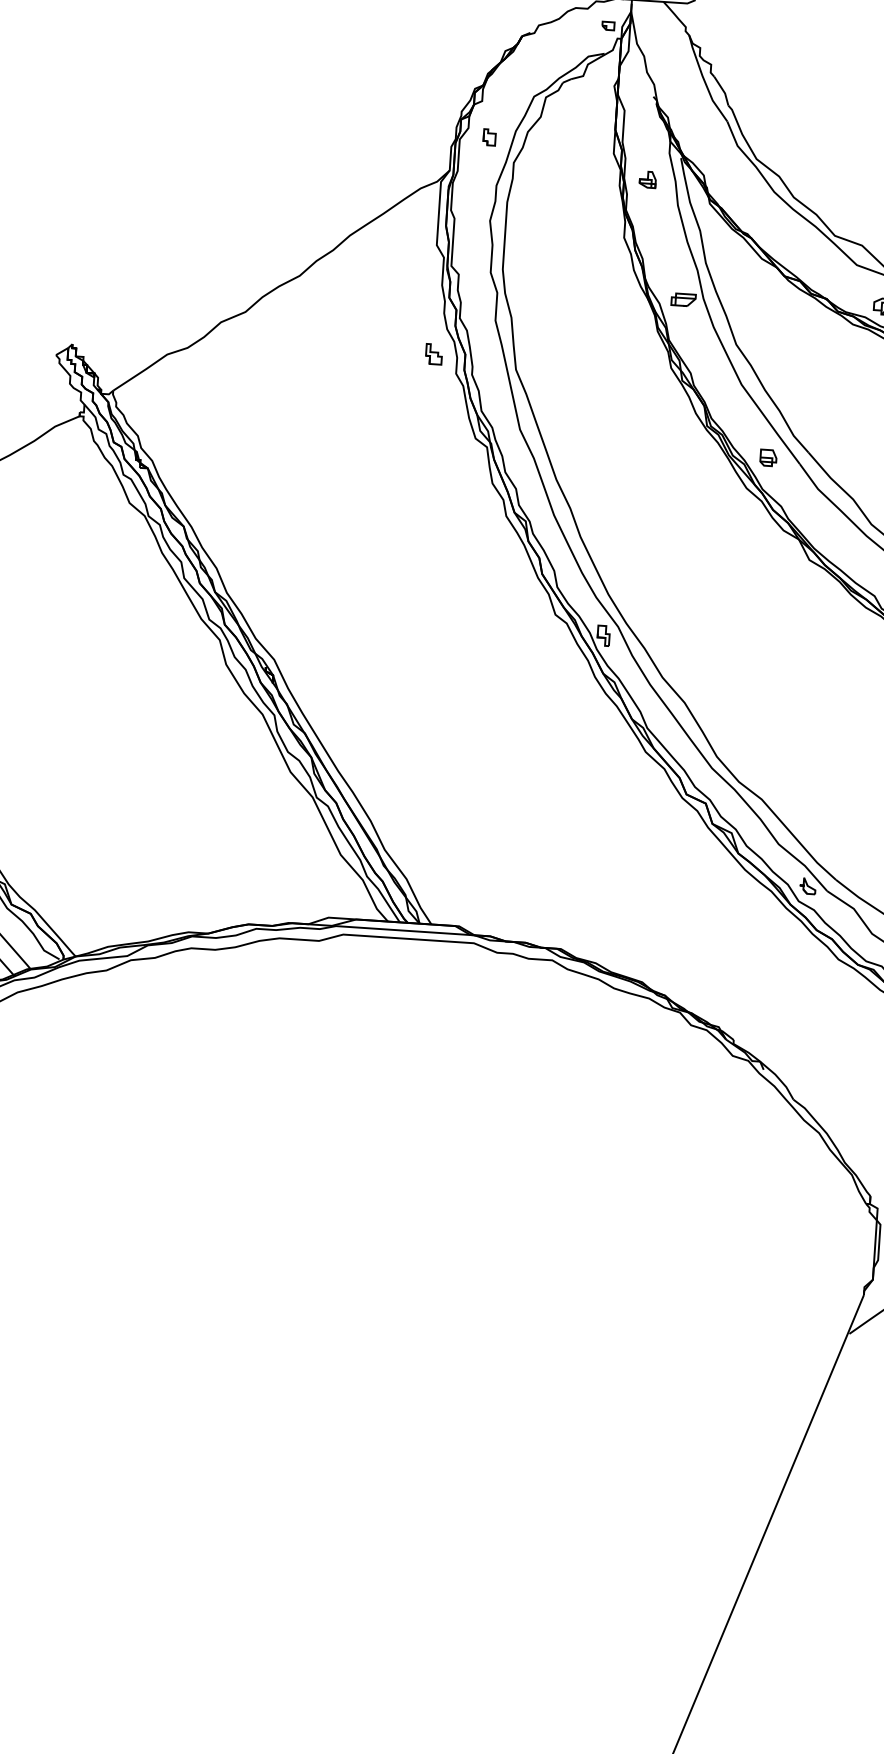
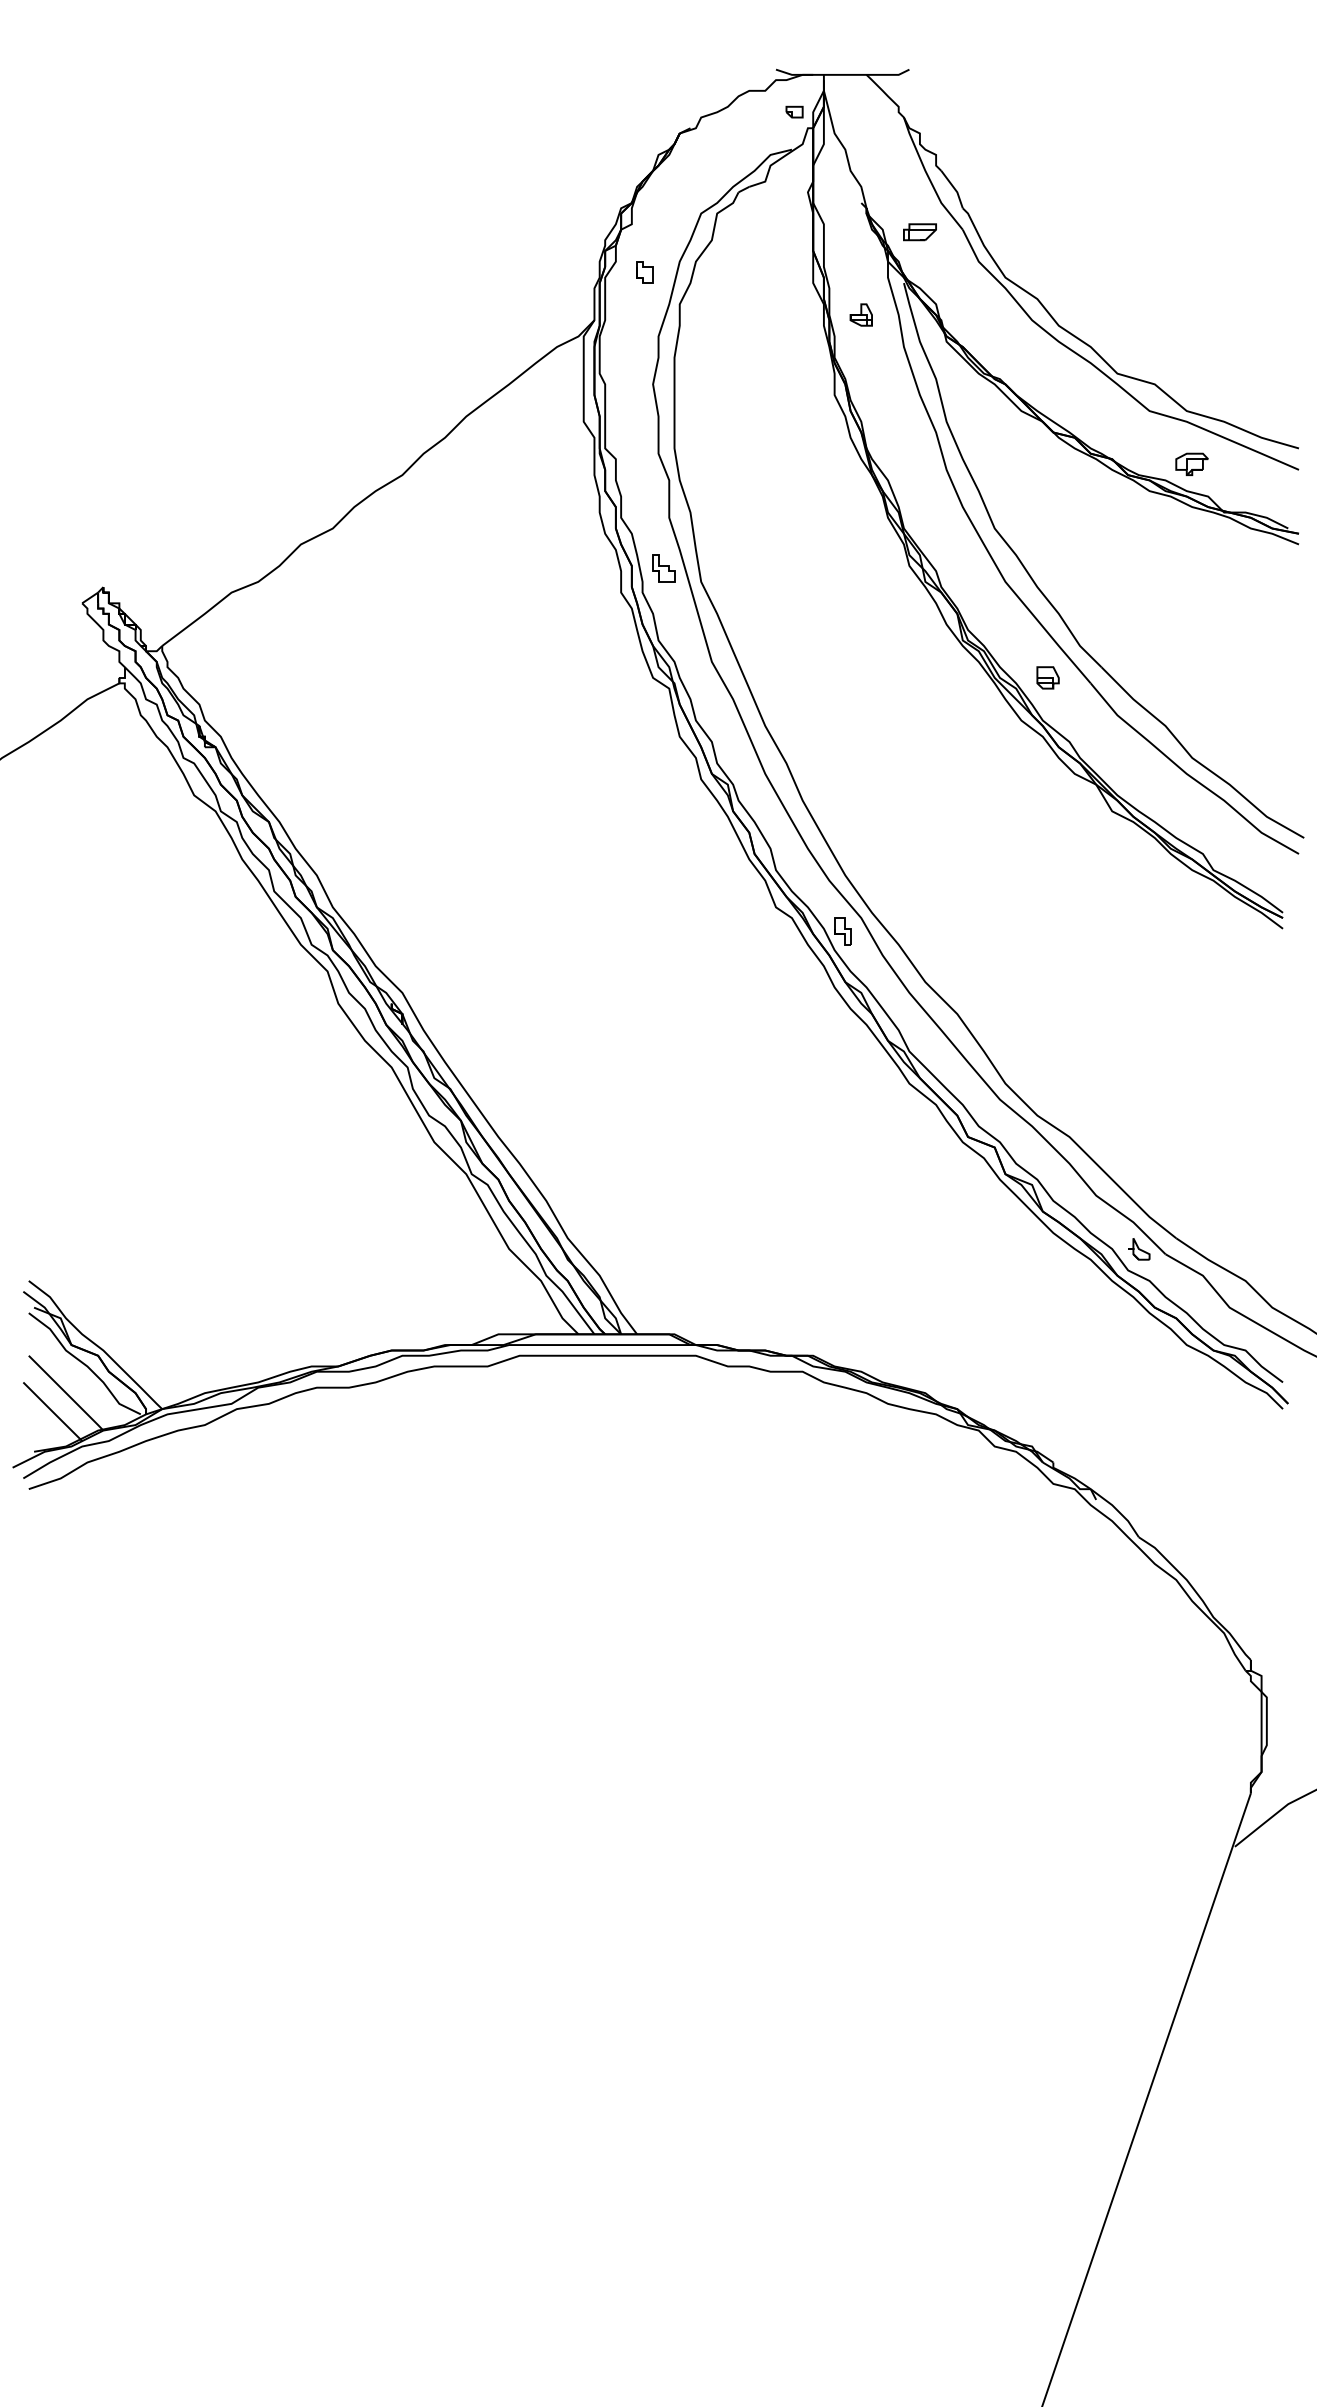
part: (683, 300) -> (919, 232), moved
part: (433, 354) -> (663, 568), moved

